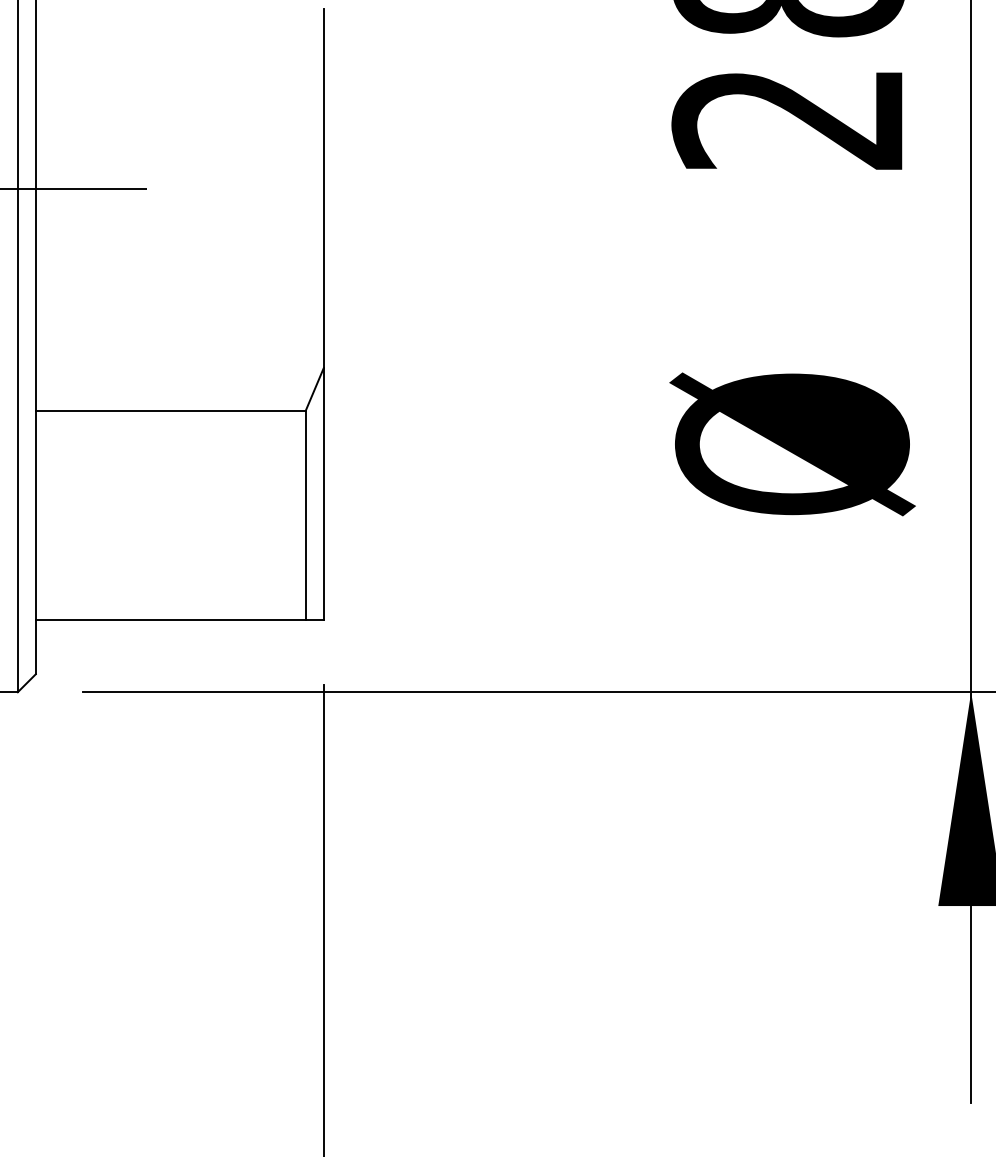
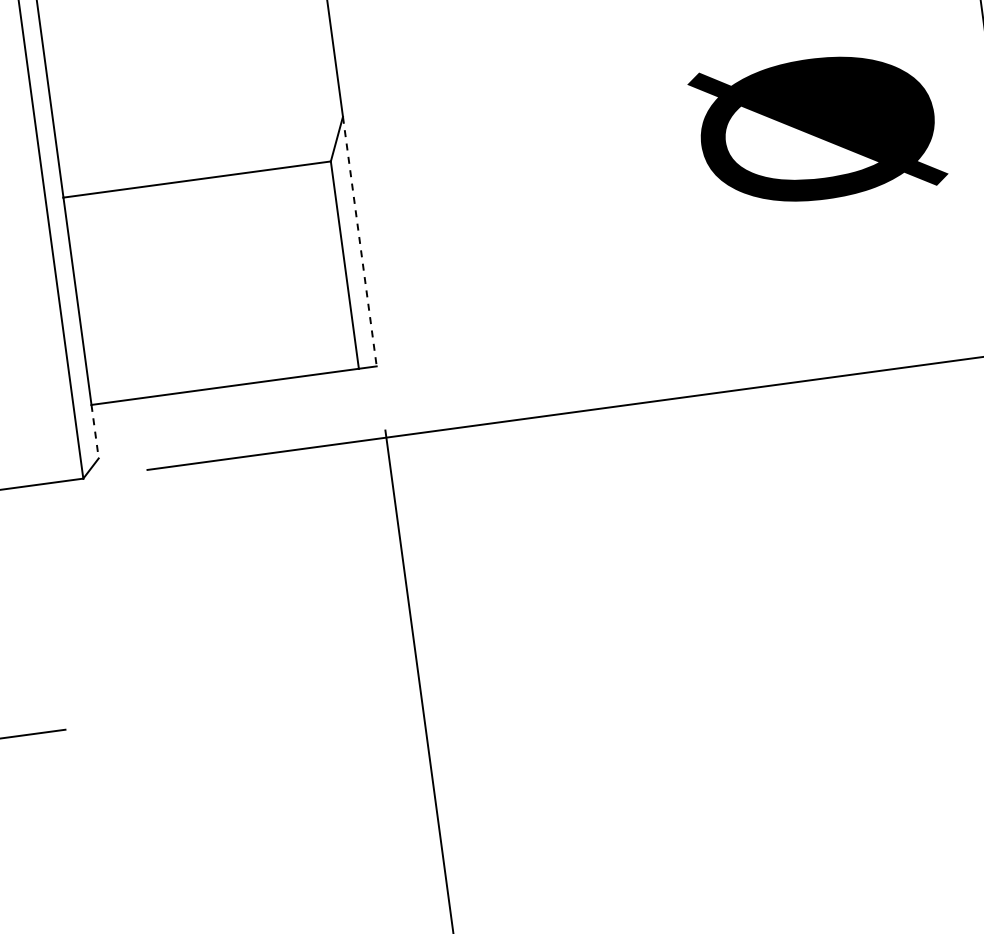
line: (323, 494) -> (359, 241), solid -> dashed
line: (35, 647) -> (94, 431), solid -> dashed

